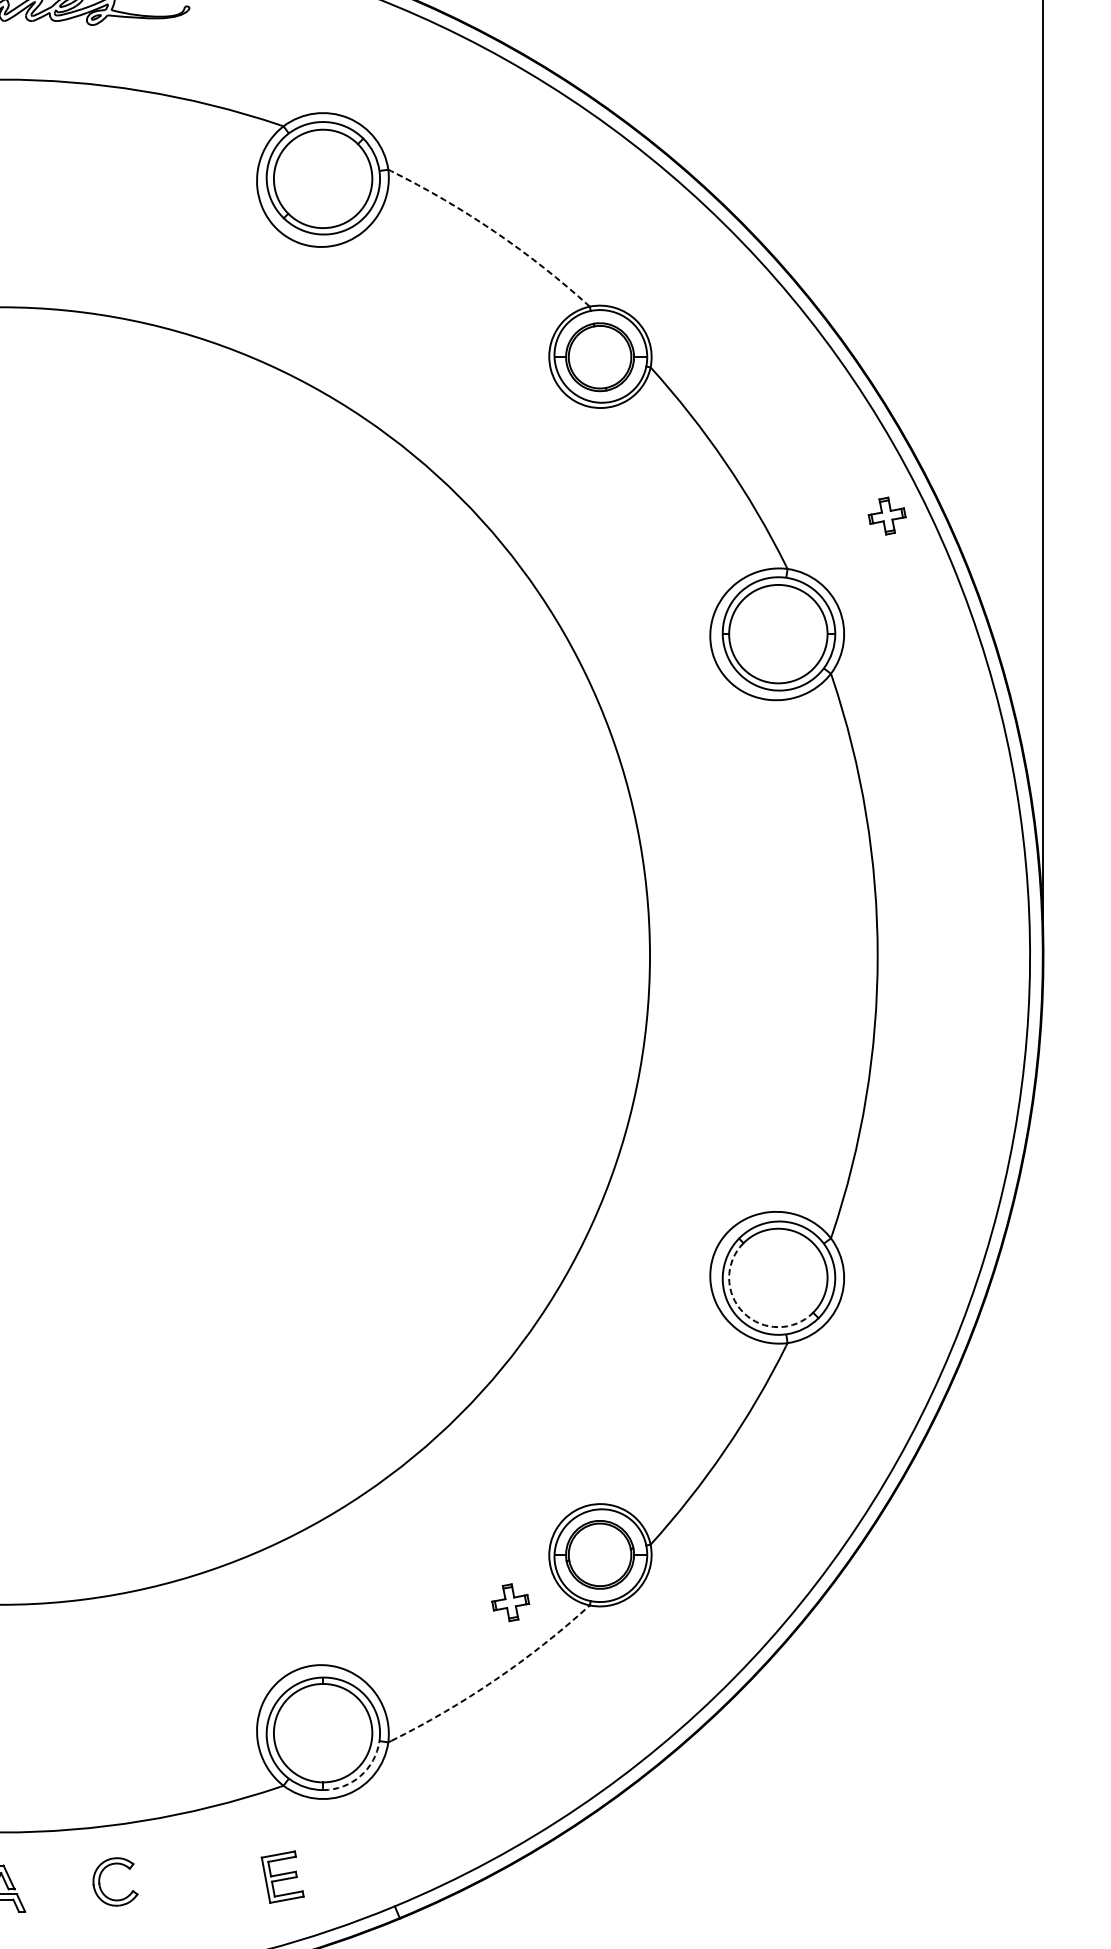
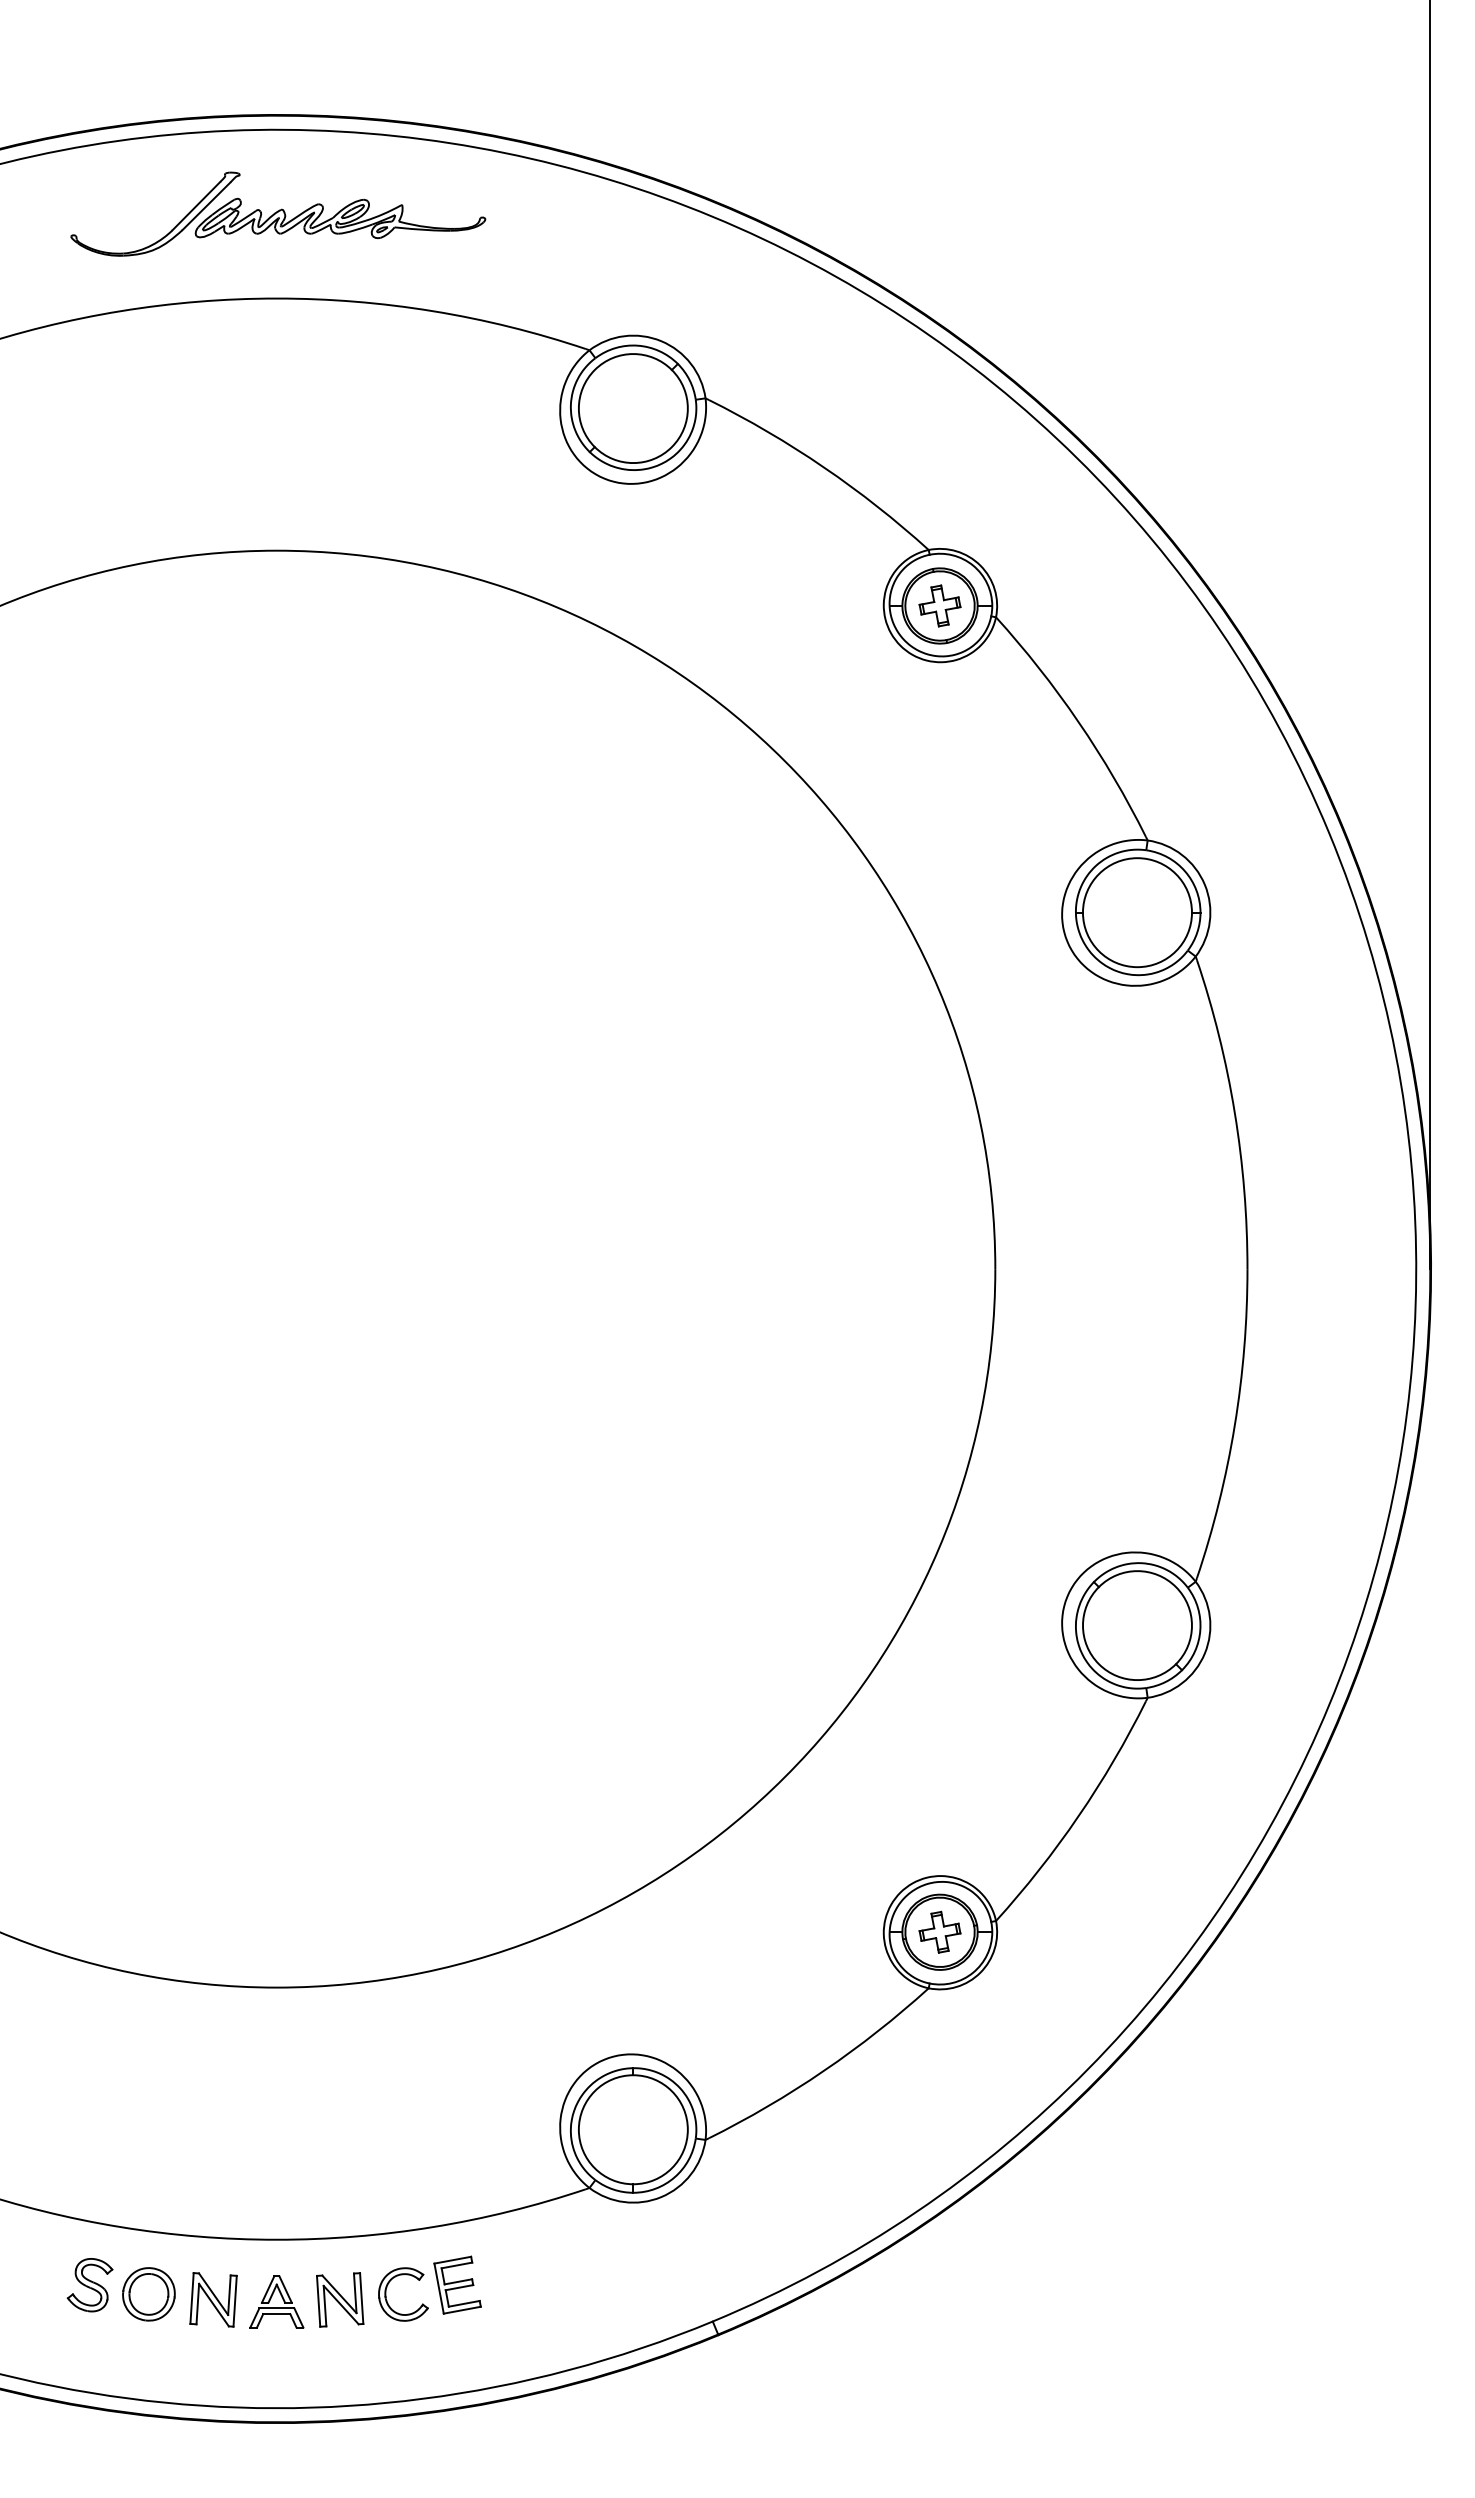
arc: (495, 232) -> (824, 467), dashed -> solid
part: (886, 515) -> (939, 605), moved
arc: (743, 1313) -> (1098, 1664), dashed -> solid
part: (510, 1602) -> (939, 1931), moved
arc: (495, 1679) -> (824, 2070), dashed -> solid
arc: (360, 1776) -> (674, 2177), dashed -> solid
part: (282, 1876) -> (457, 2284), moved
part: (58, 1886) -> (340, 2299), added

